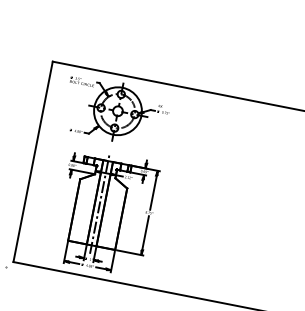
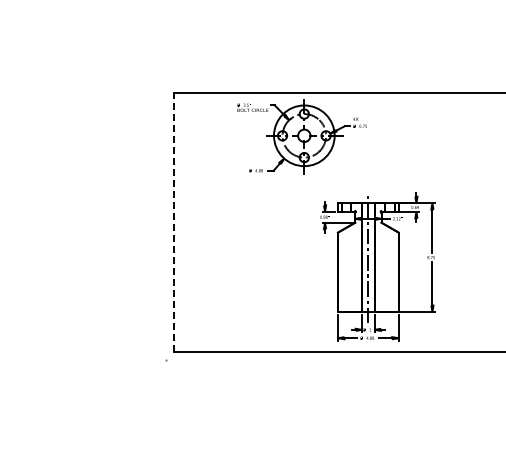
part: (115, 111) -> (301, 136), moved
line: (33, 161) -> (174, 221), solid -> dashed
part: (105, 211) -> (377, 266), moved

